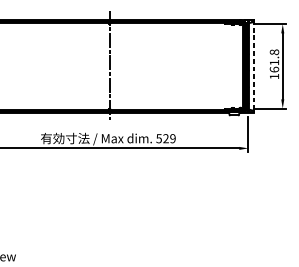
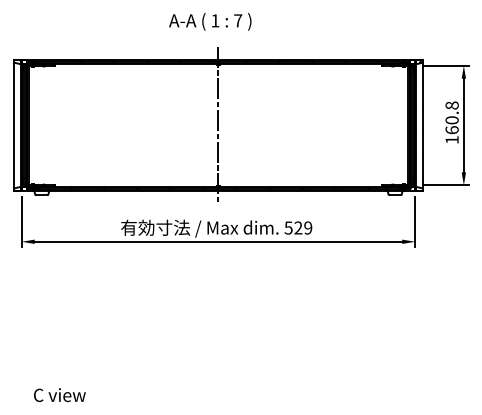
text: (274, 62) -> (451, 120), 161.8 -> 160.8
line: (254, 66) -> (423, 125), dashed -> solid

